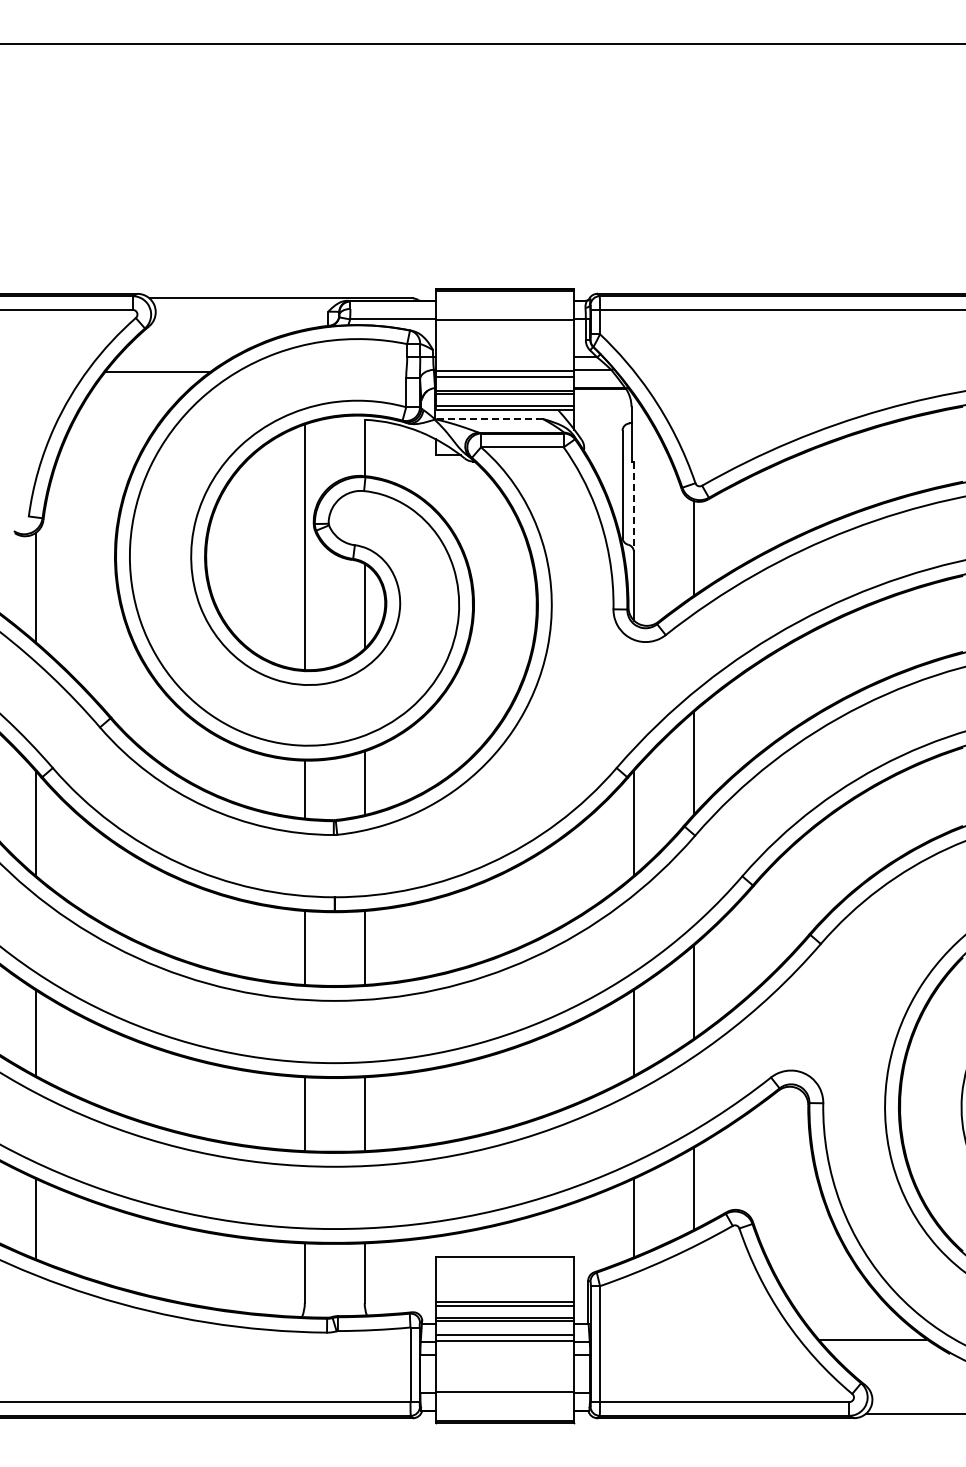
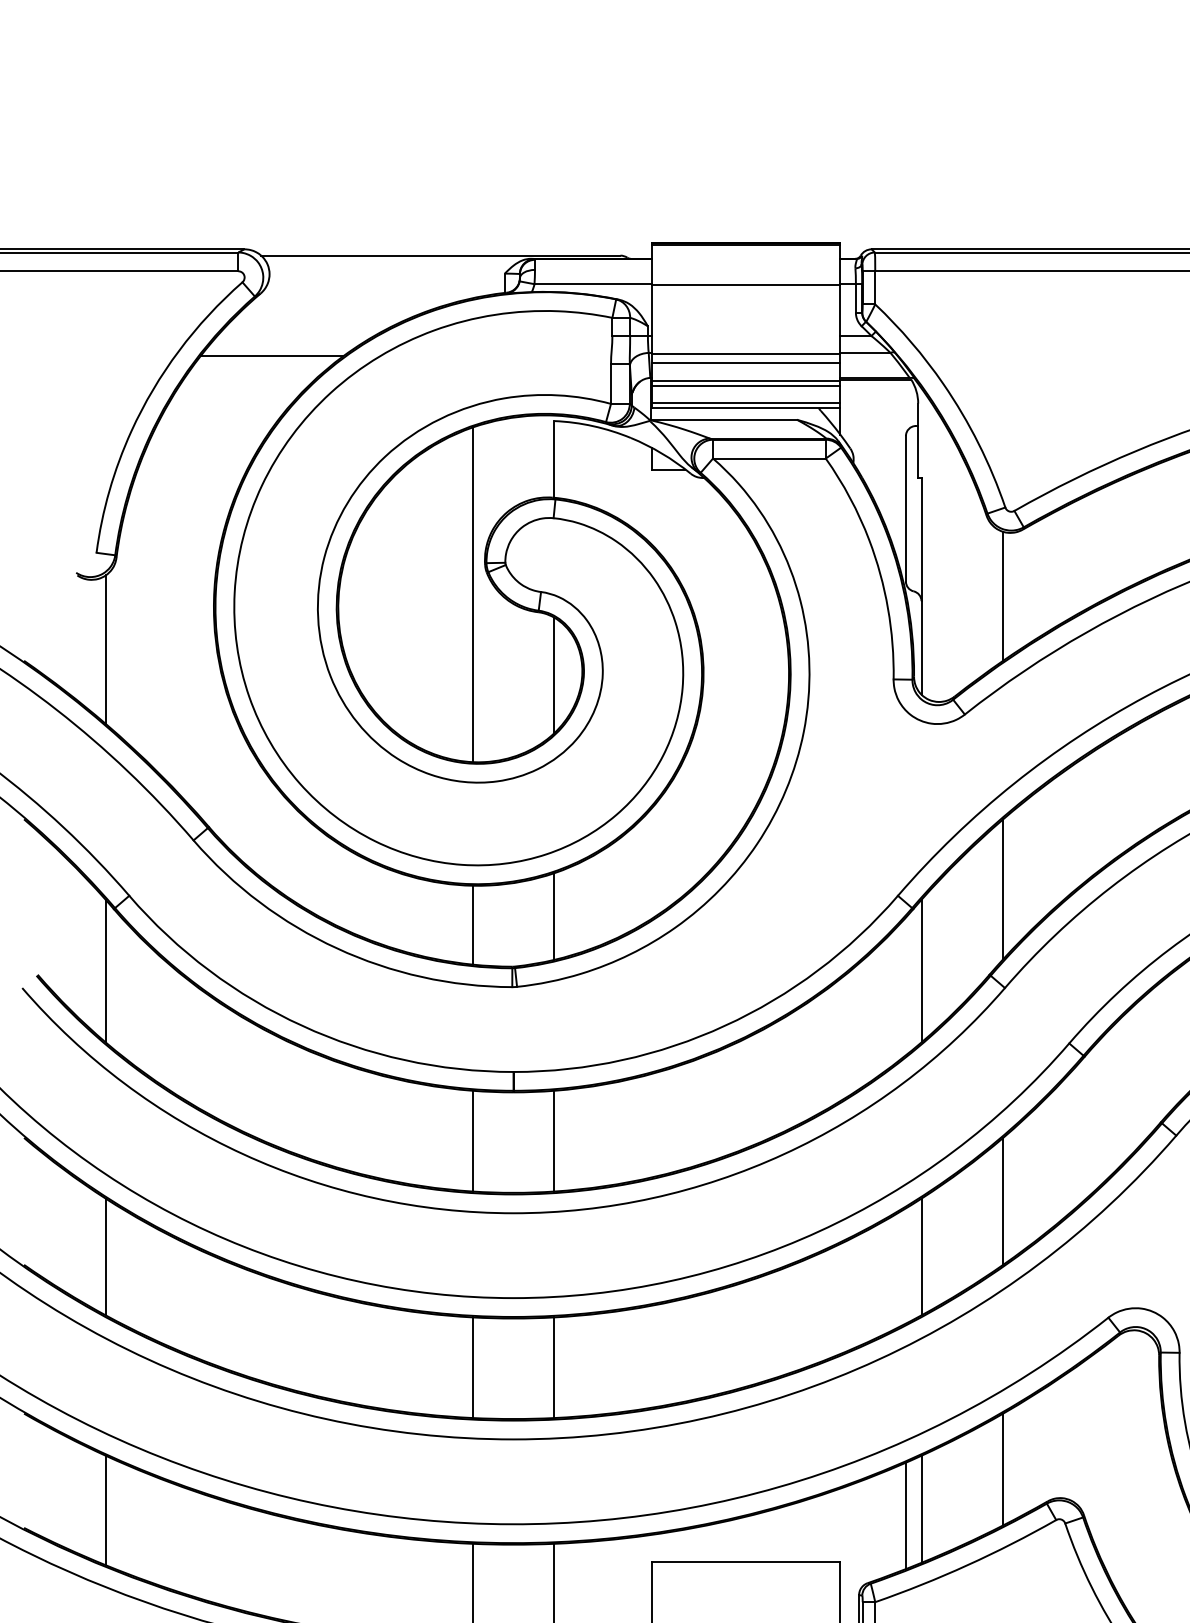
line: (488, 418) -> (723, 419), dashed -> solid
line: (633, 507) -> (920, 540), dashed -> solid
line: (622, 1222) -> (905, 1515), added

